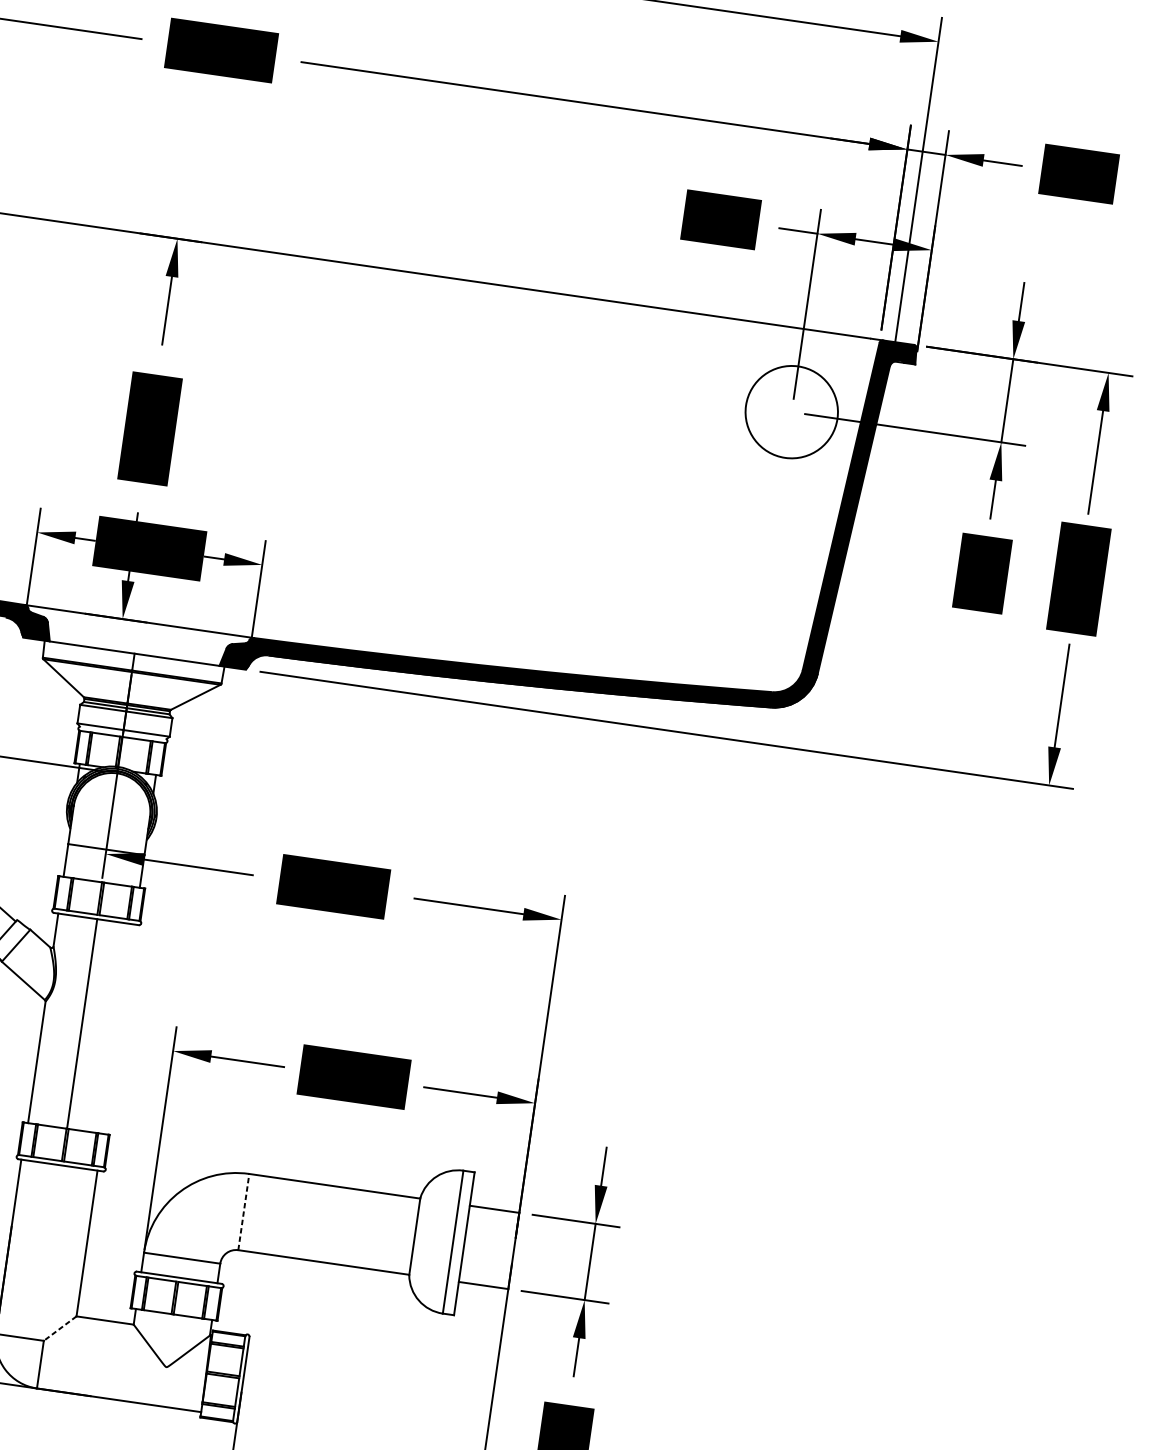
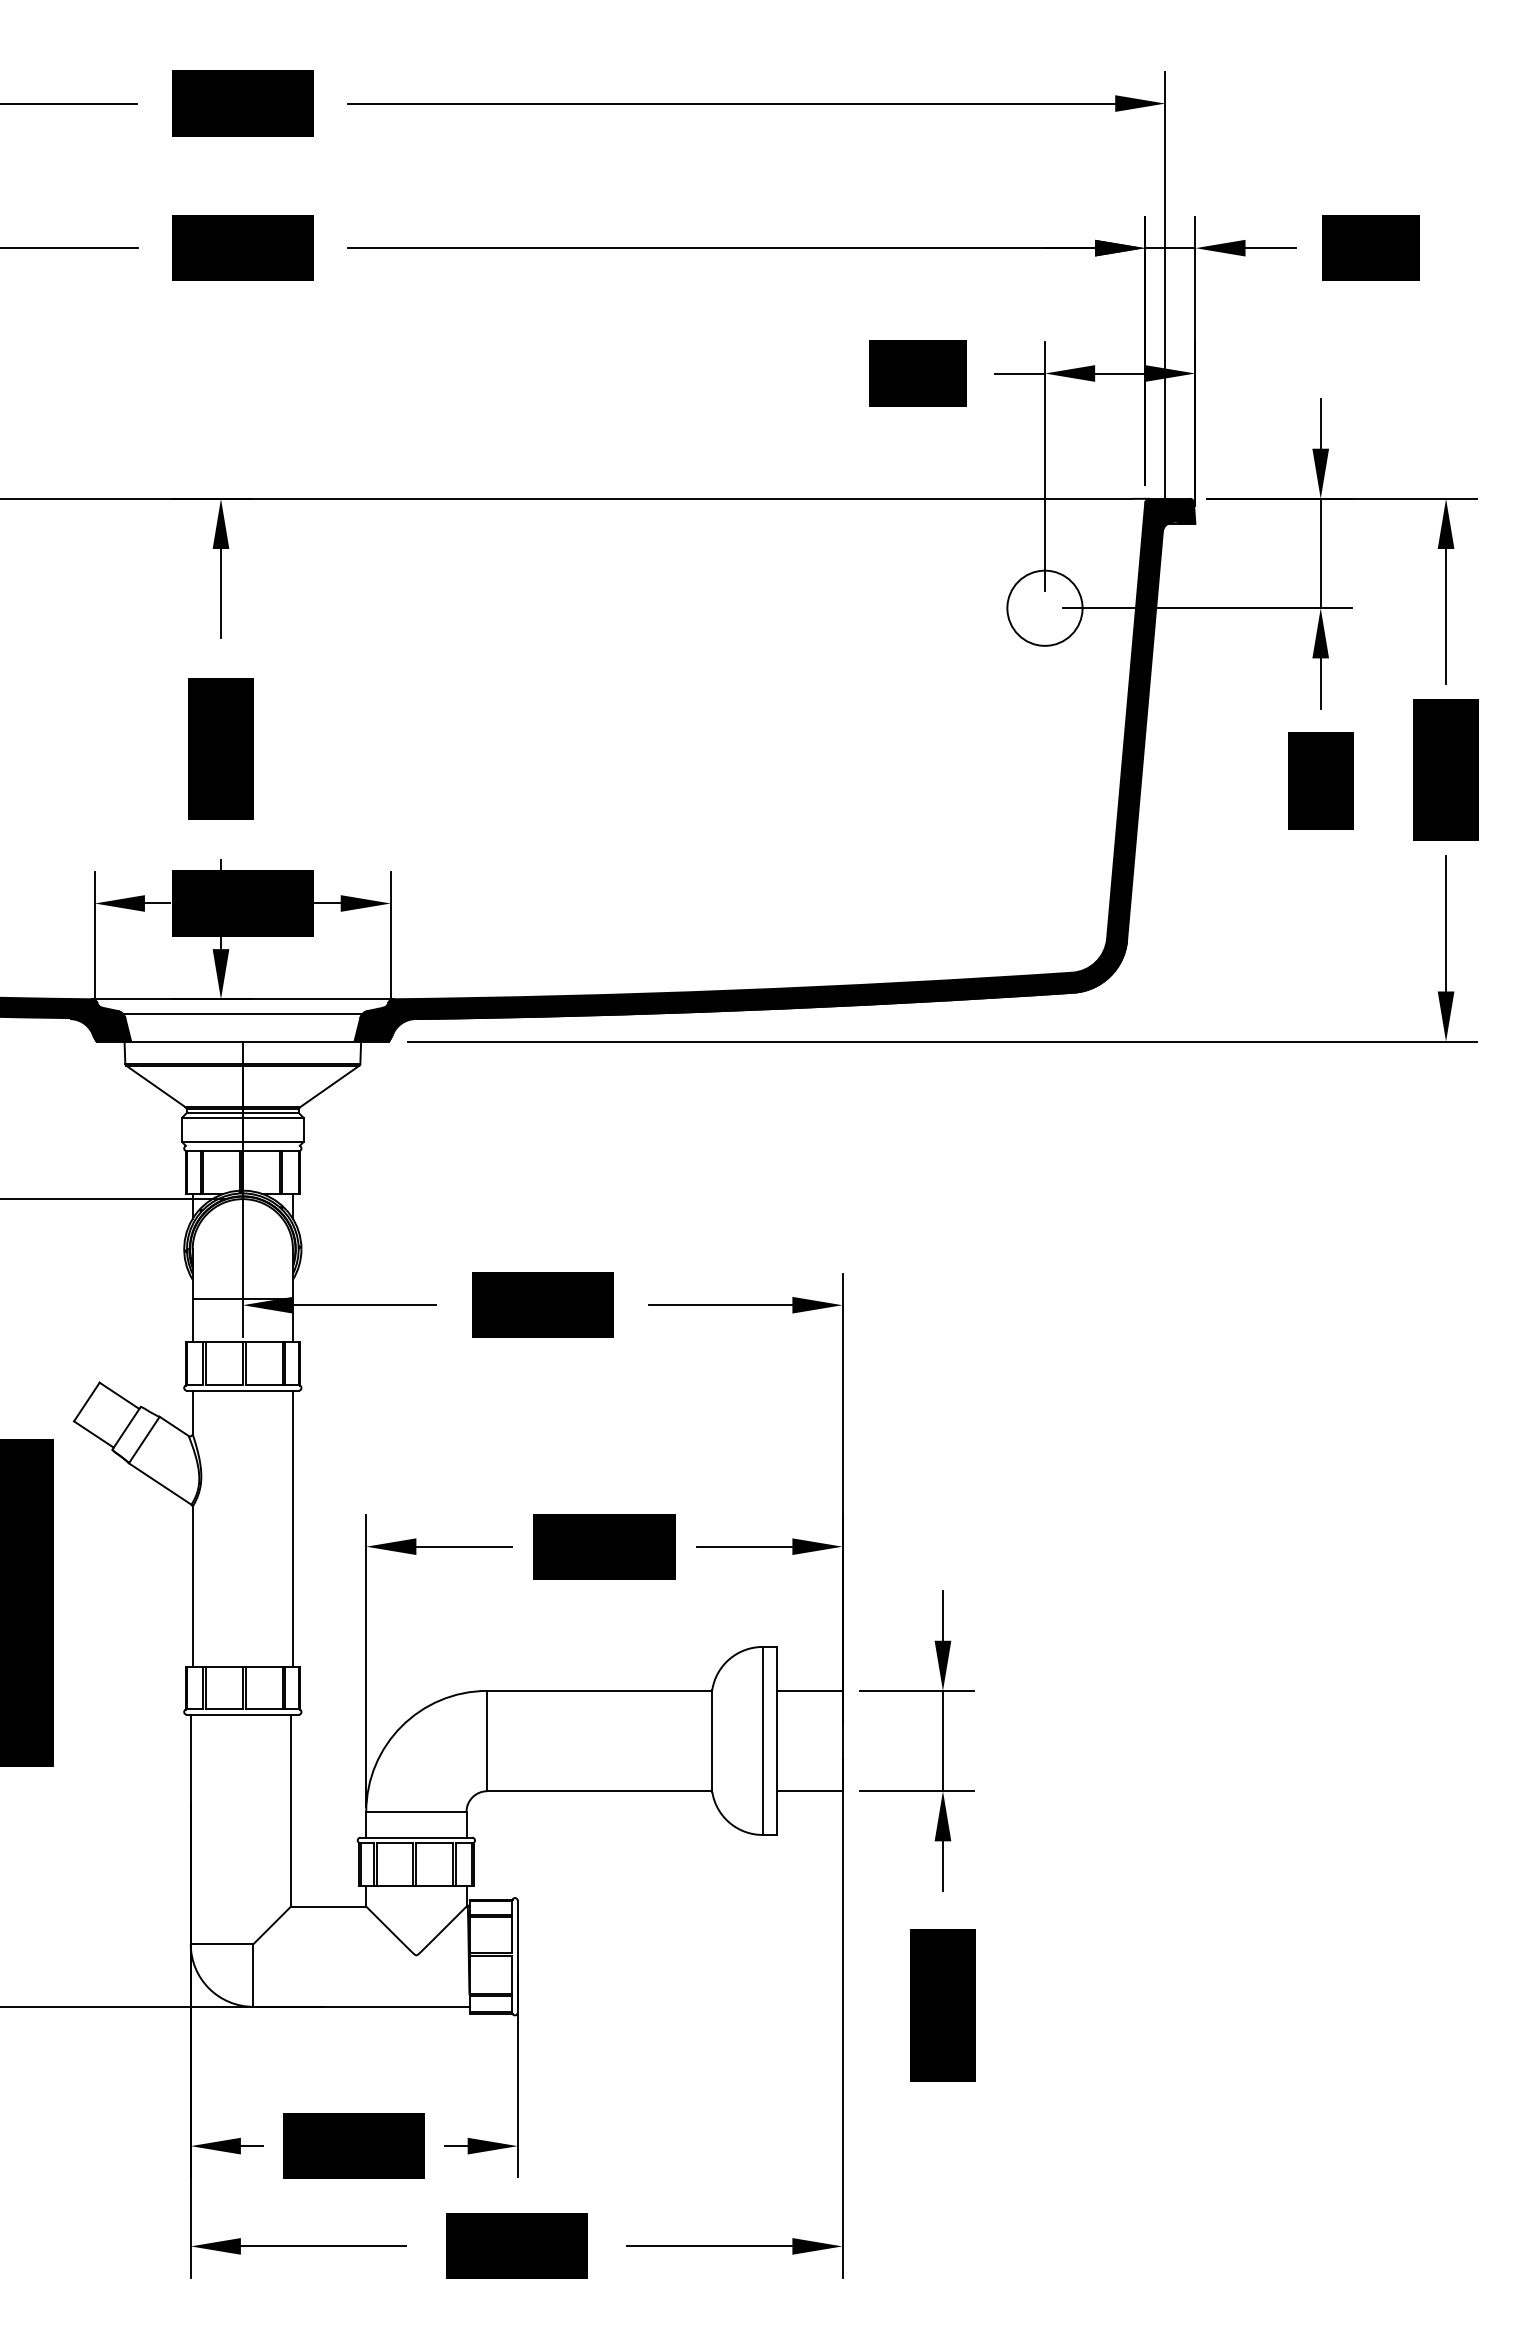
circle: (791, 411) -> (1044, 607), size x0.62
line: (137, 632) -> (242, 1013), added
line: (81, 1023) -> (292, 1528), moved
line: (244, 1211) -> (487, 1740), dashed -> solid
line: (60, 1328) -> (272, 1925), dashed -> solid

